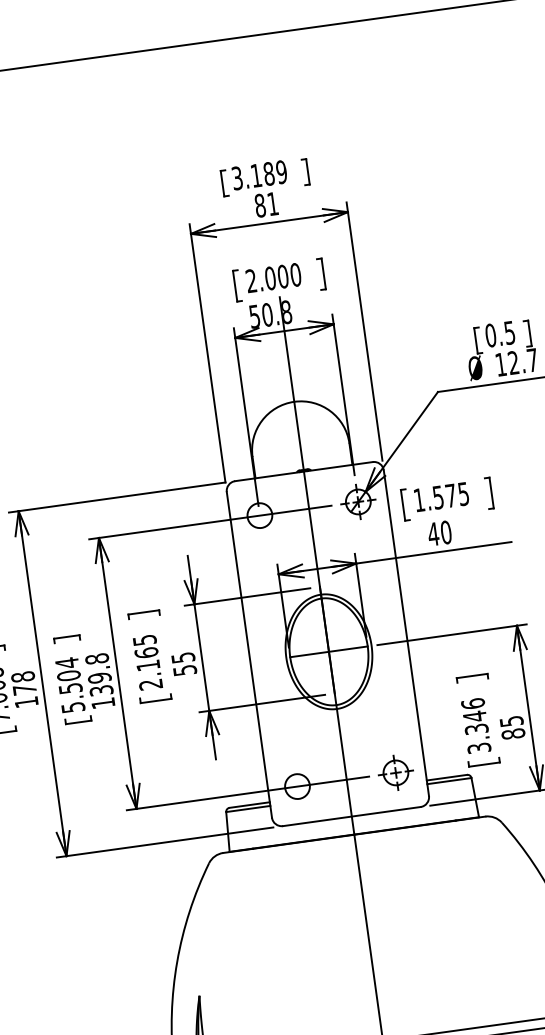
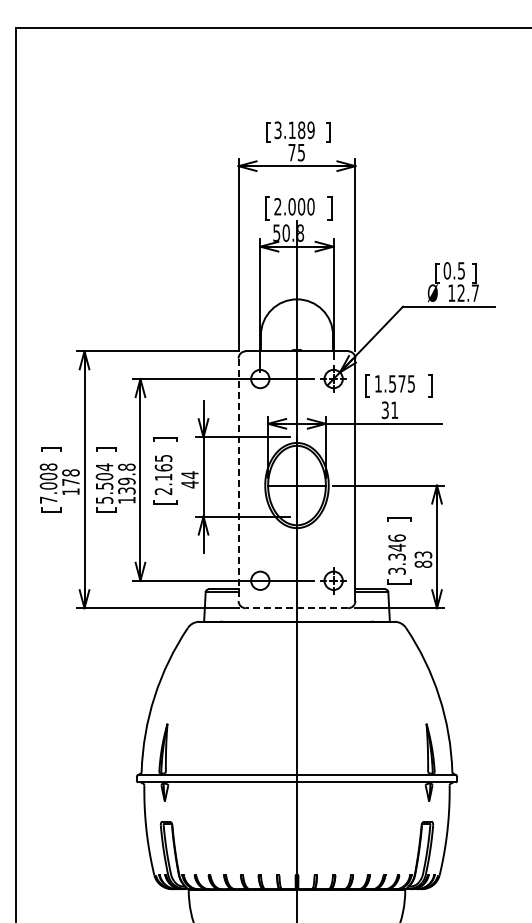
text: (266, 204) -> (296, 152), 81 -> 75
text: (439, 533) -> (389, 410), 40 -> 31
line: (249, 655) -> (238, 480), solid -> dashed
text: (183, 663) -> (189, 479), 55 -> 44
text: (510, 721) -> (422, 554), 85 -> 83
line: (351, 817) -> (296, 608), solid -> dashed

